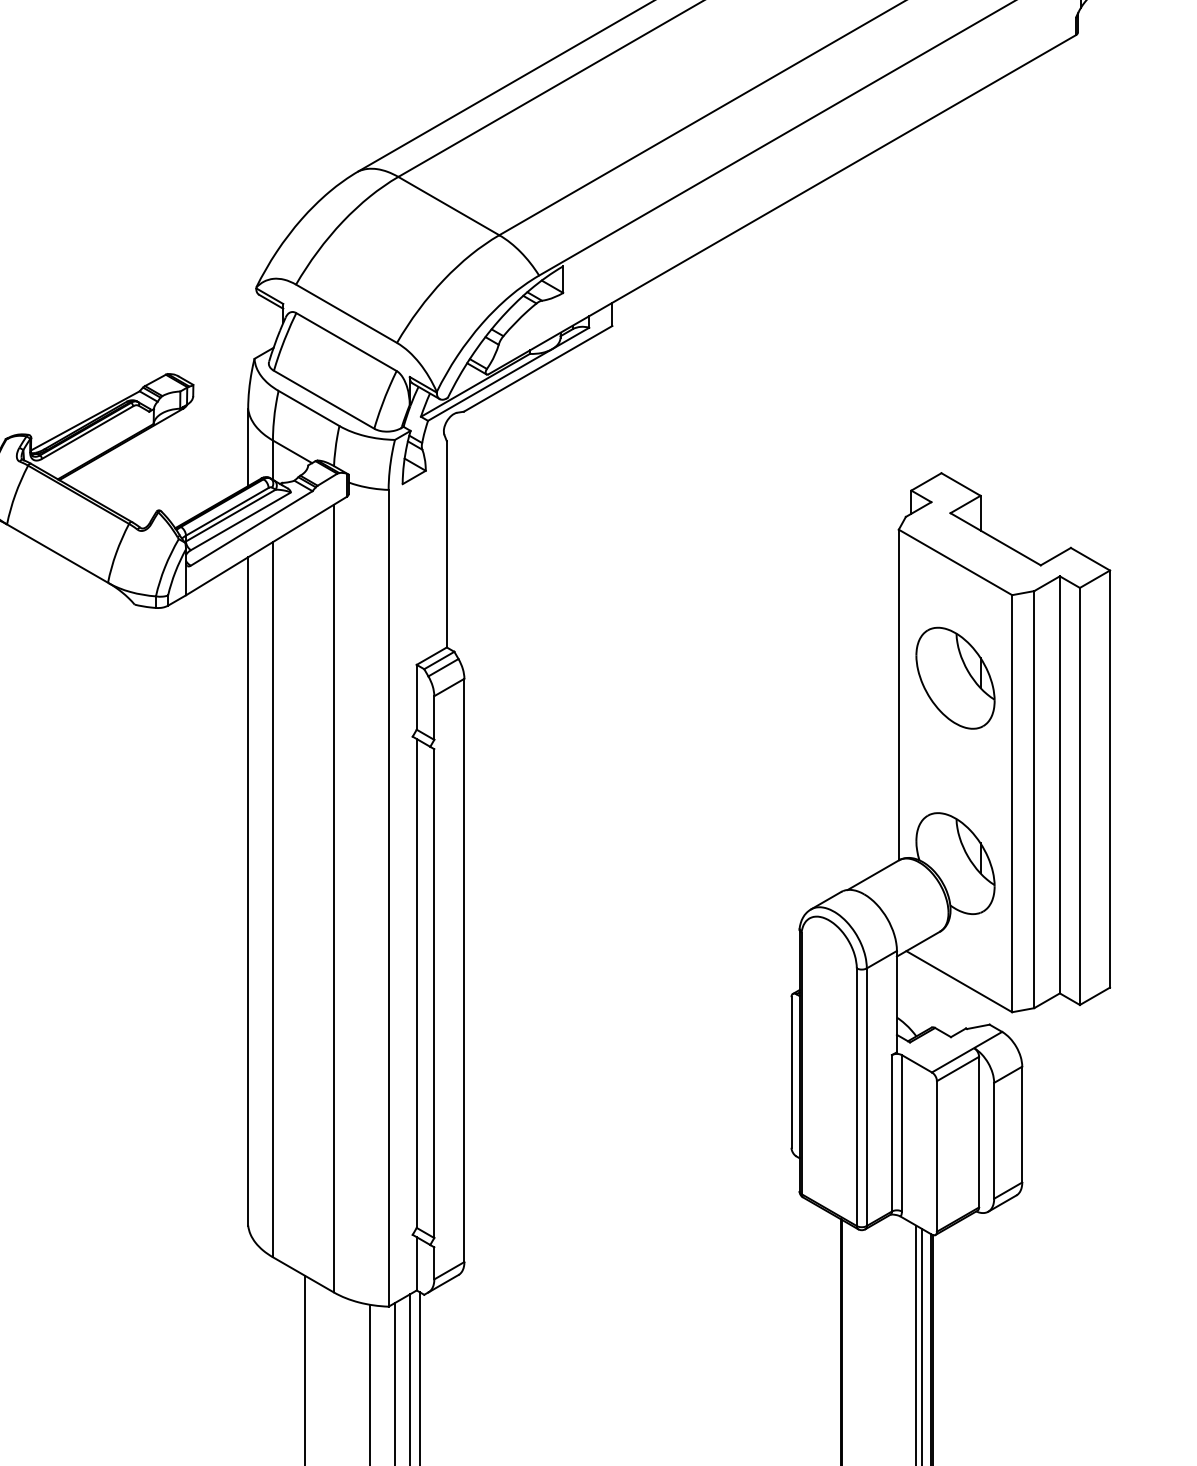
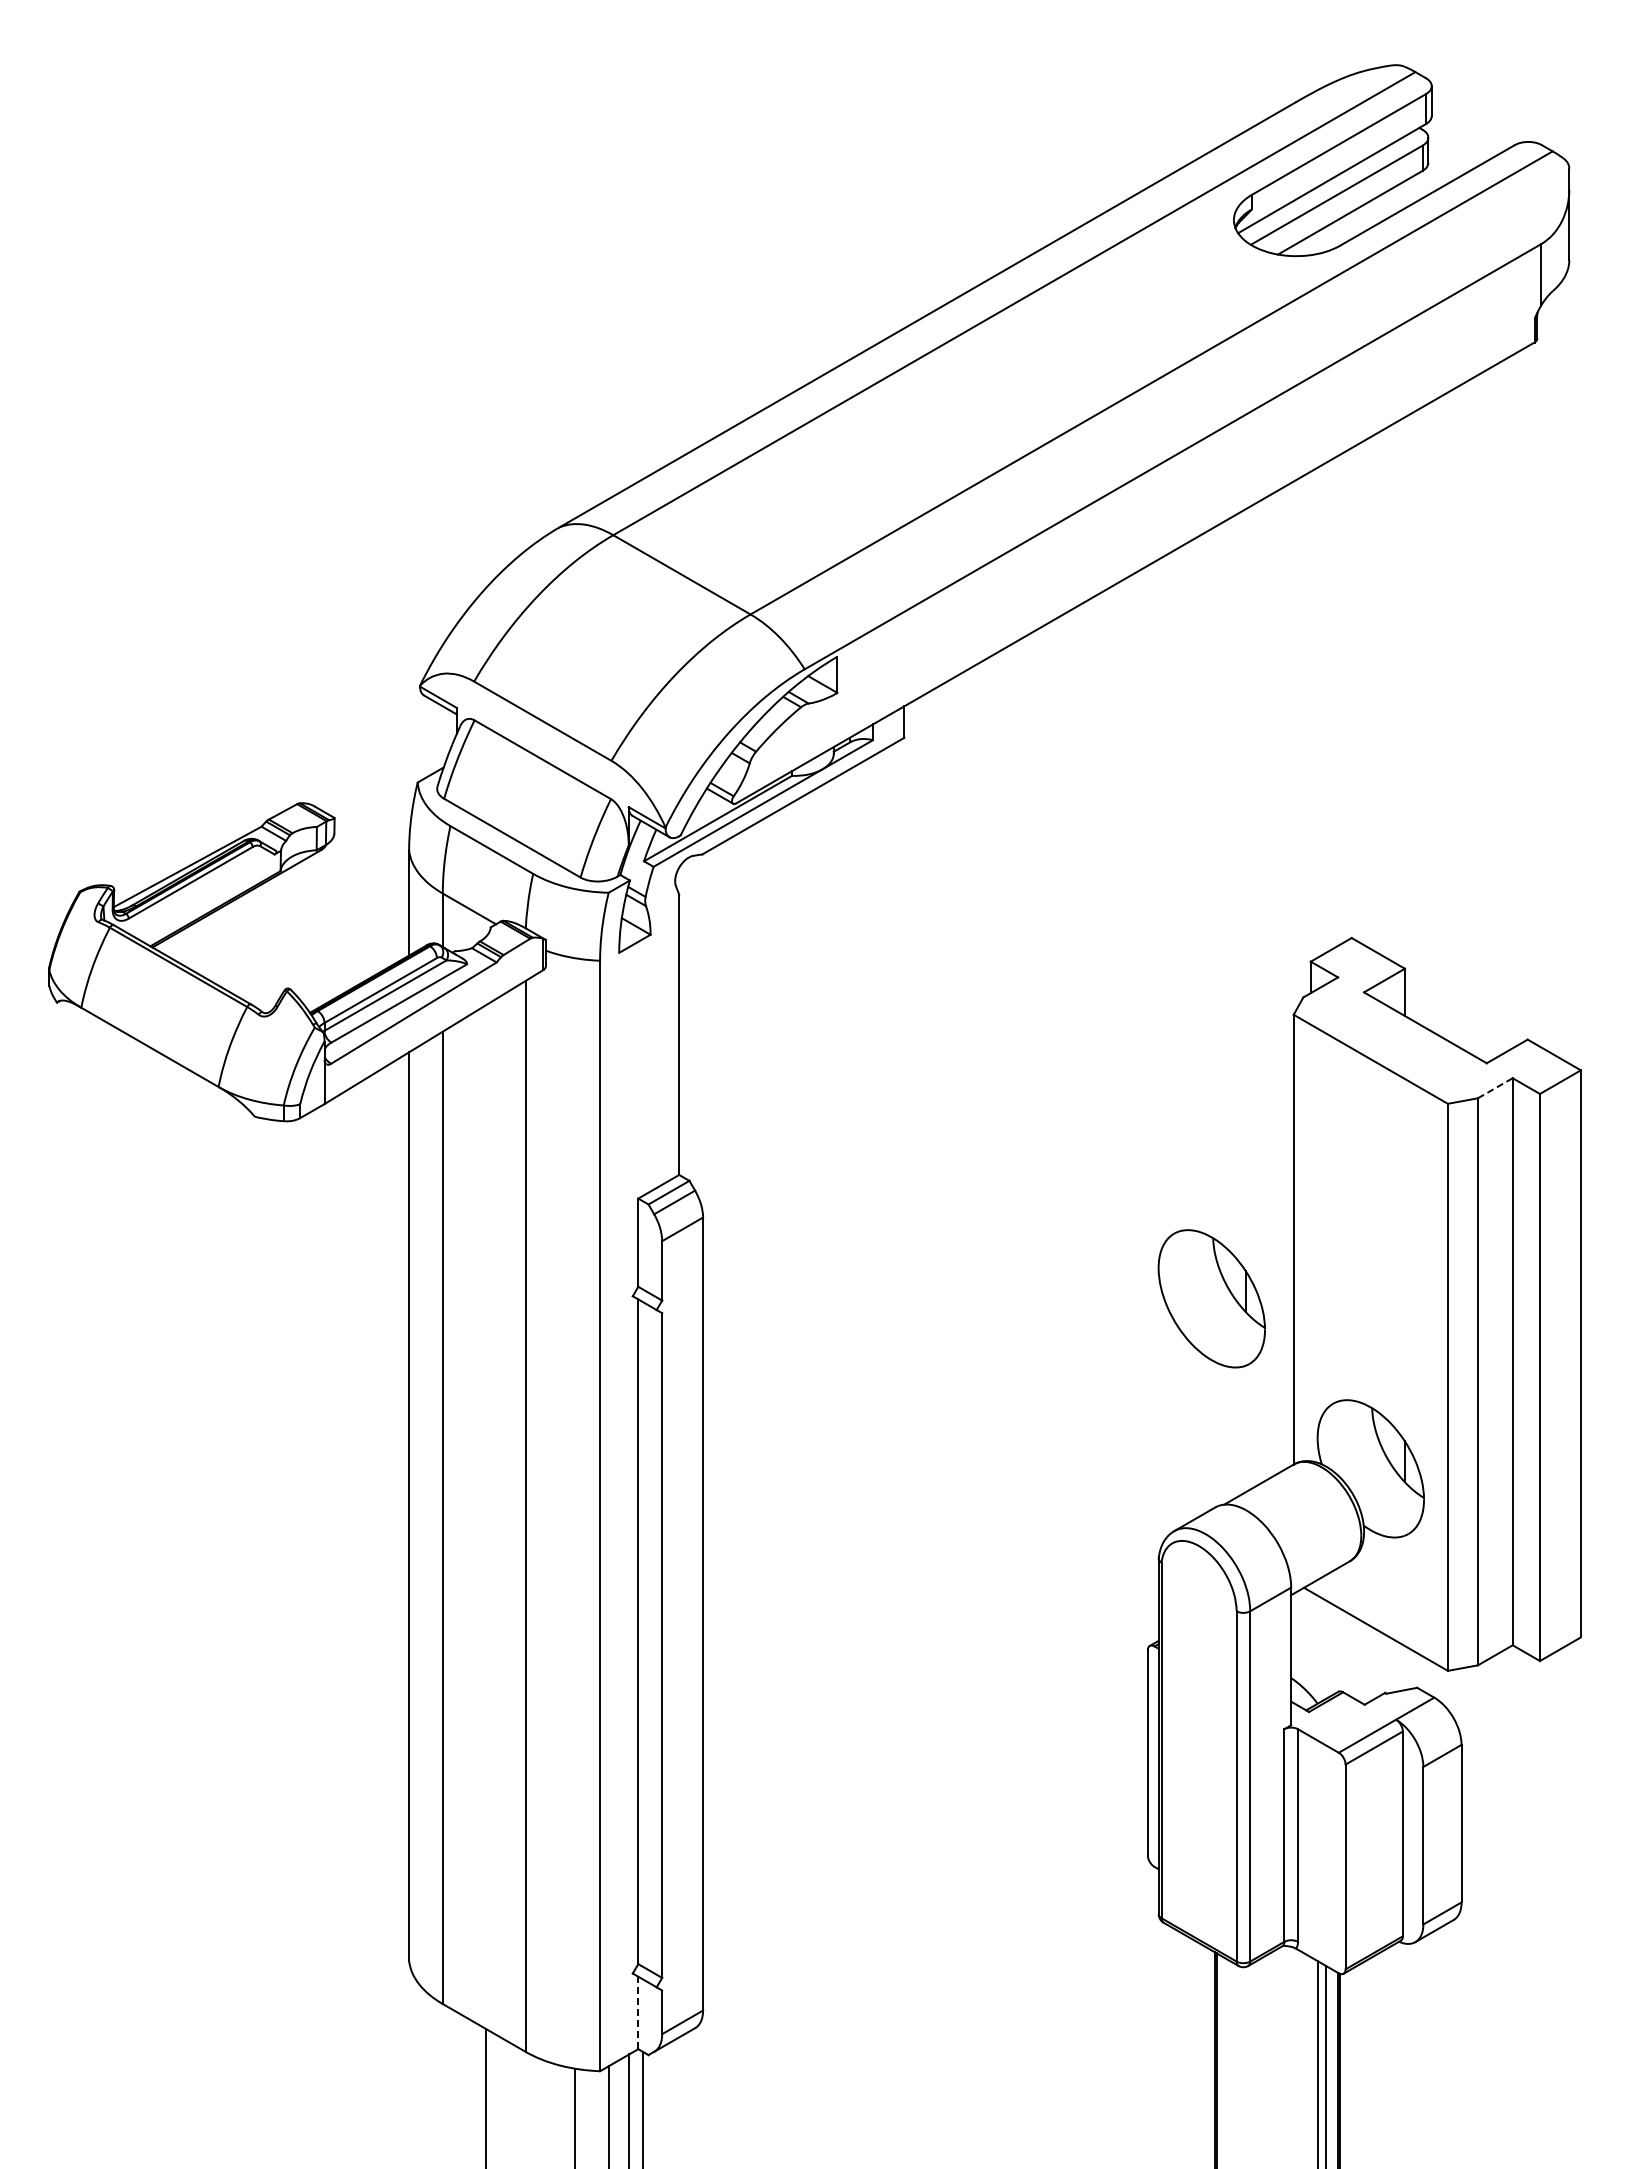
line: (1047, 583) -> (1495, 1088), solid -> dashed
part: (955, 678) -> (1211, 1298), moved
line: (416, 1263) -> (638, 2012), solid -> dashed

